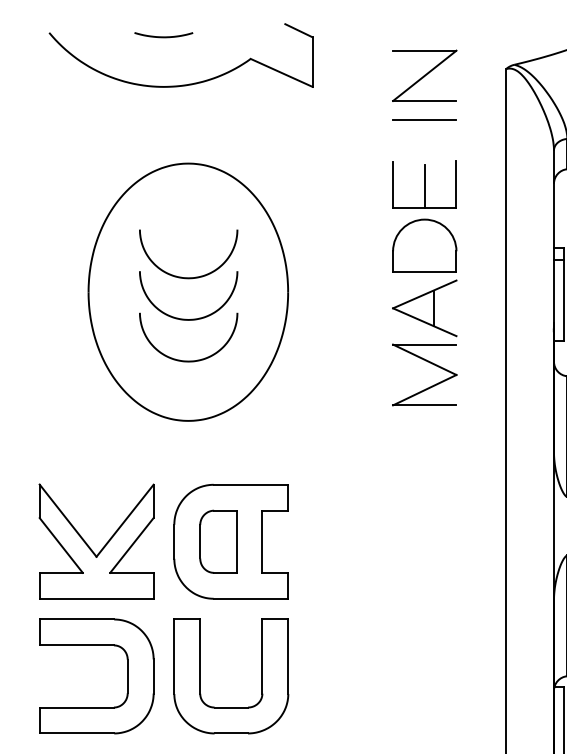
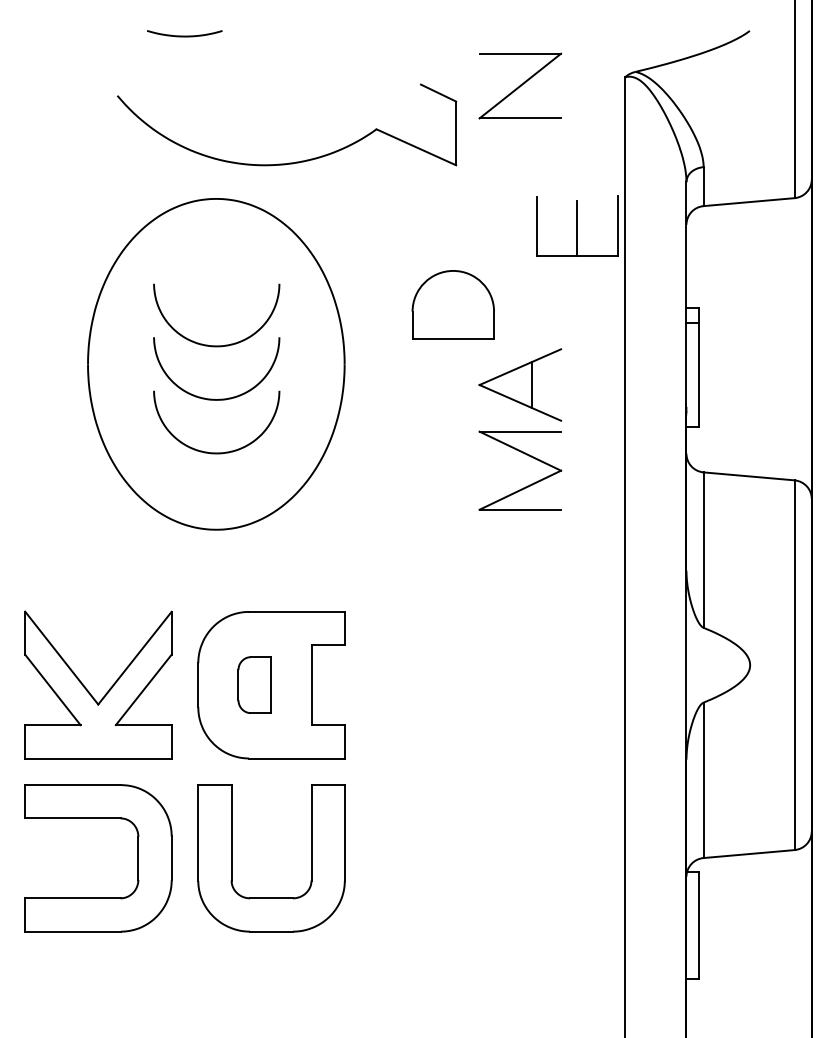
part: (183, 84) -> (289, 162), moved
line: (424, 119) -> (520, 142), removed
part: (424, 184) -> (577, 225), moved
part: (424, 245) -> (452, 304), moved
part: (218, 541) -> (254, 684), size x0.7

